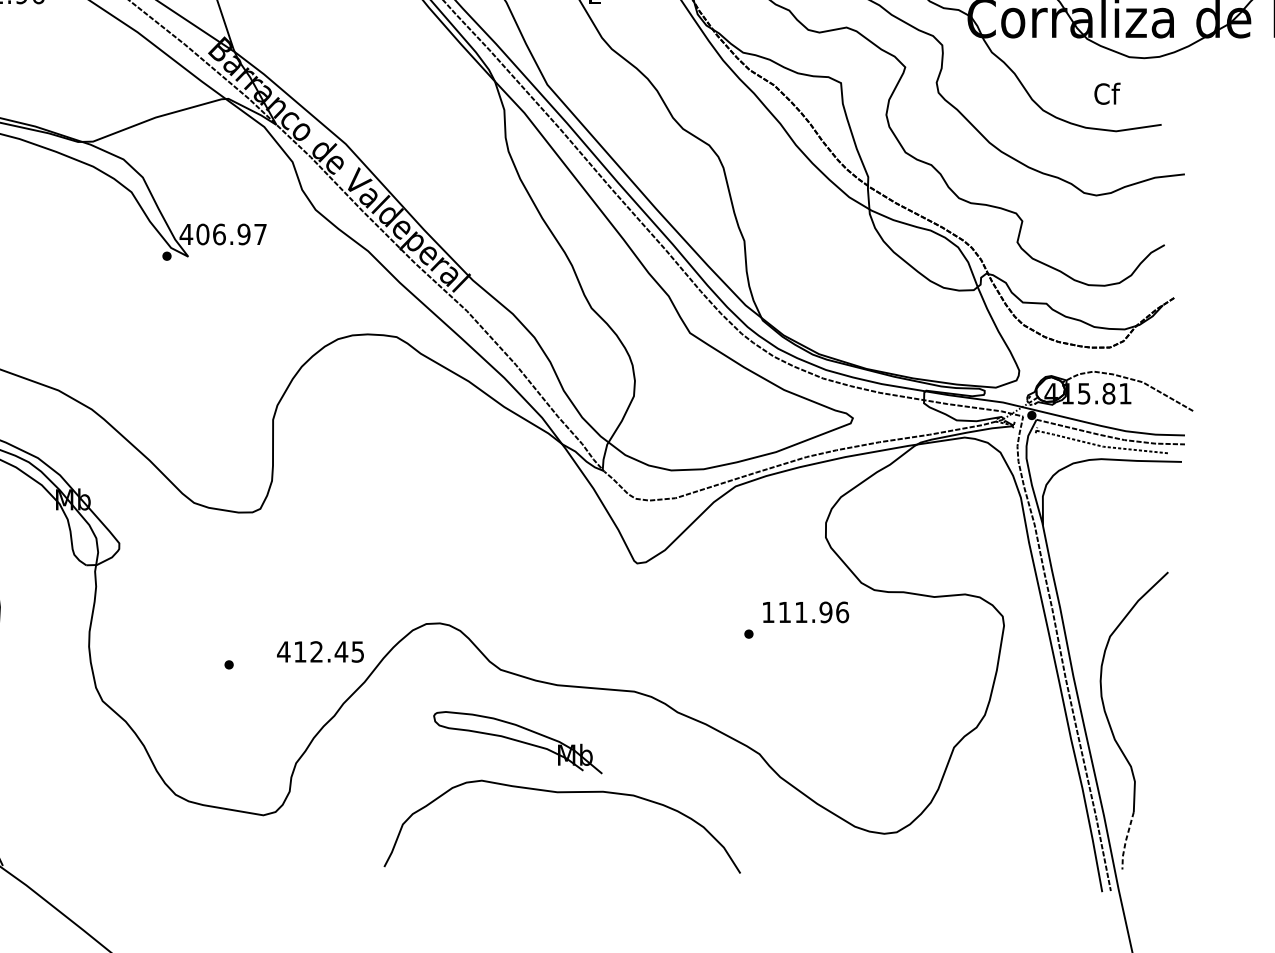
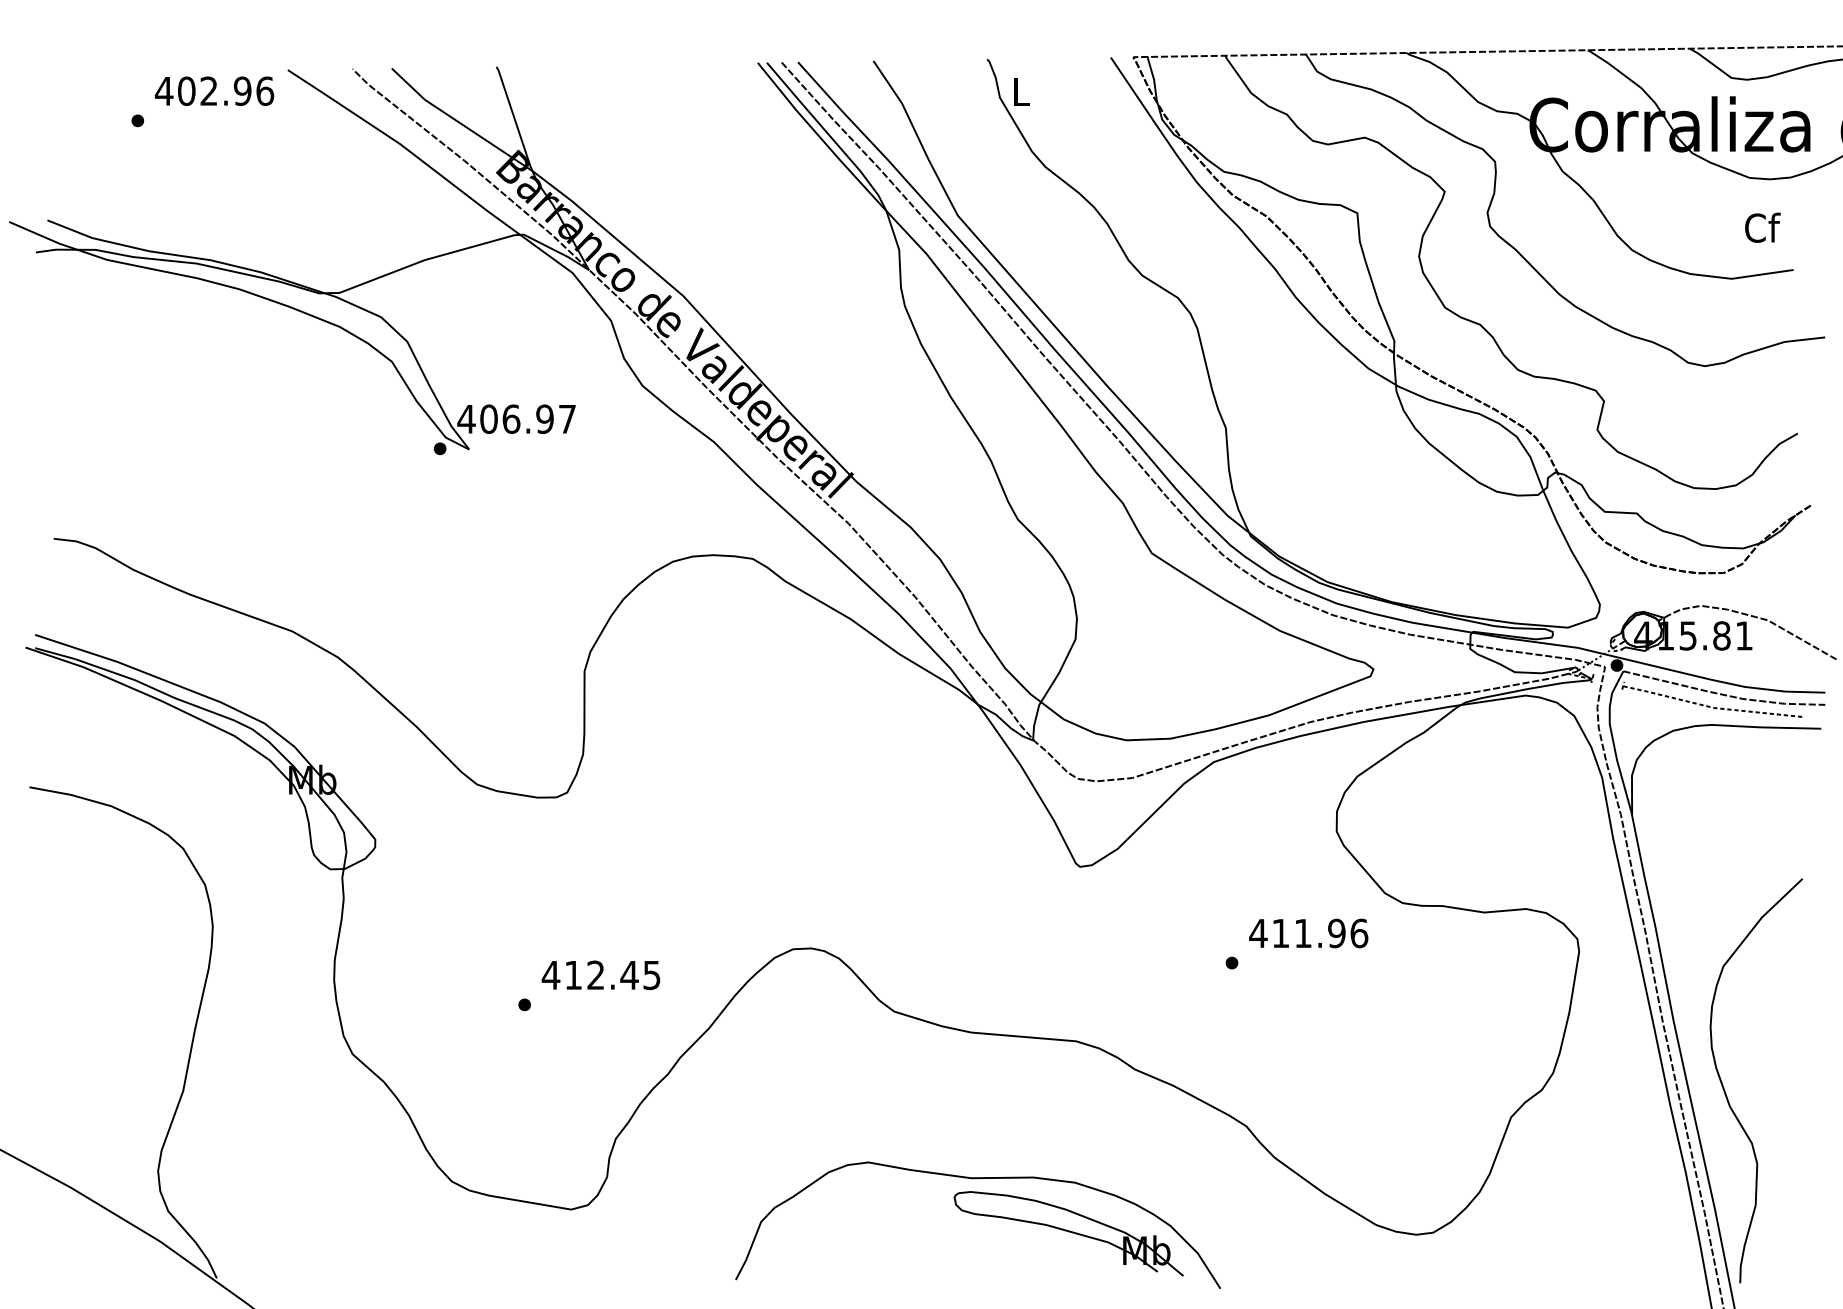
text: (1107, 93) -> (1762, 227), moved
text: (768, 612) -> (1258, 933), 111.96 -> 411.96
text: (320, 652) -> (600, 975), moved
part: (517, 742) -> (1068, 1233), moved
line: (1125, 841) -> (1744, 1245), dashed -> solid

